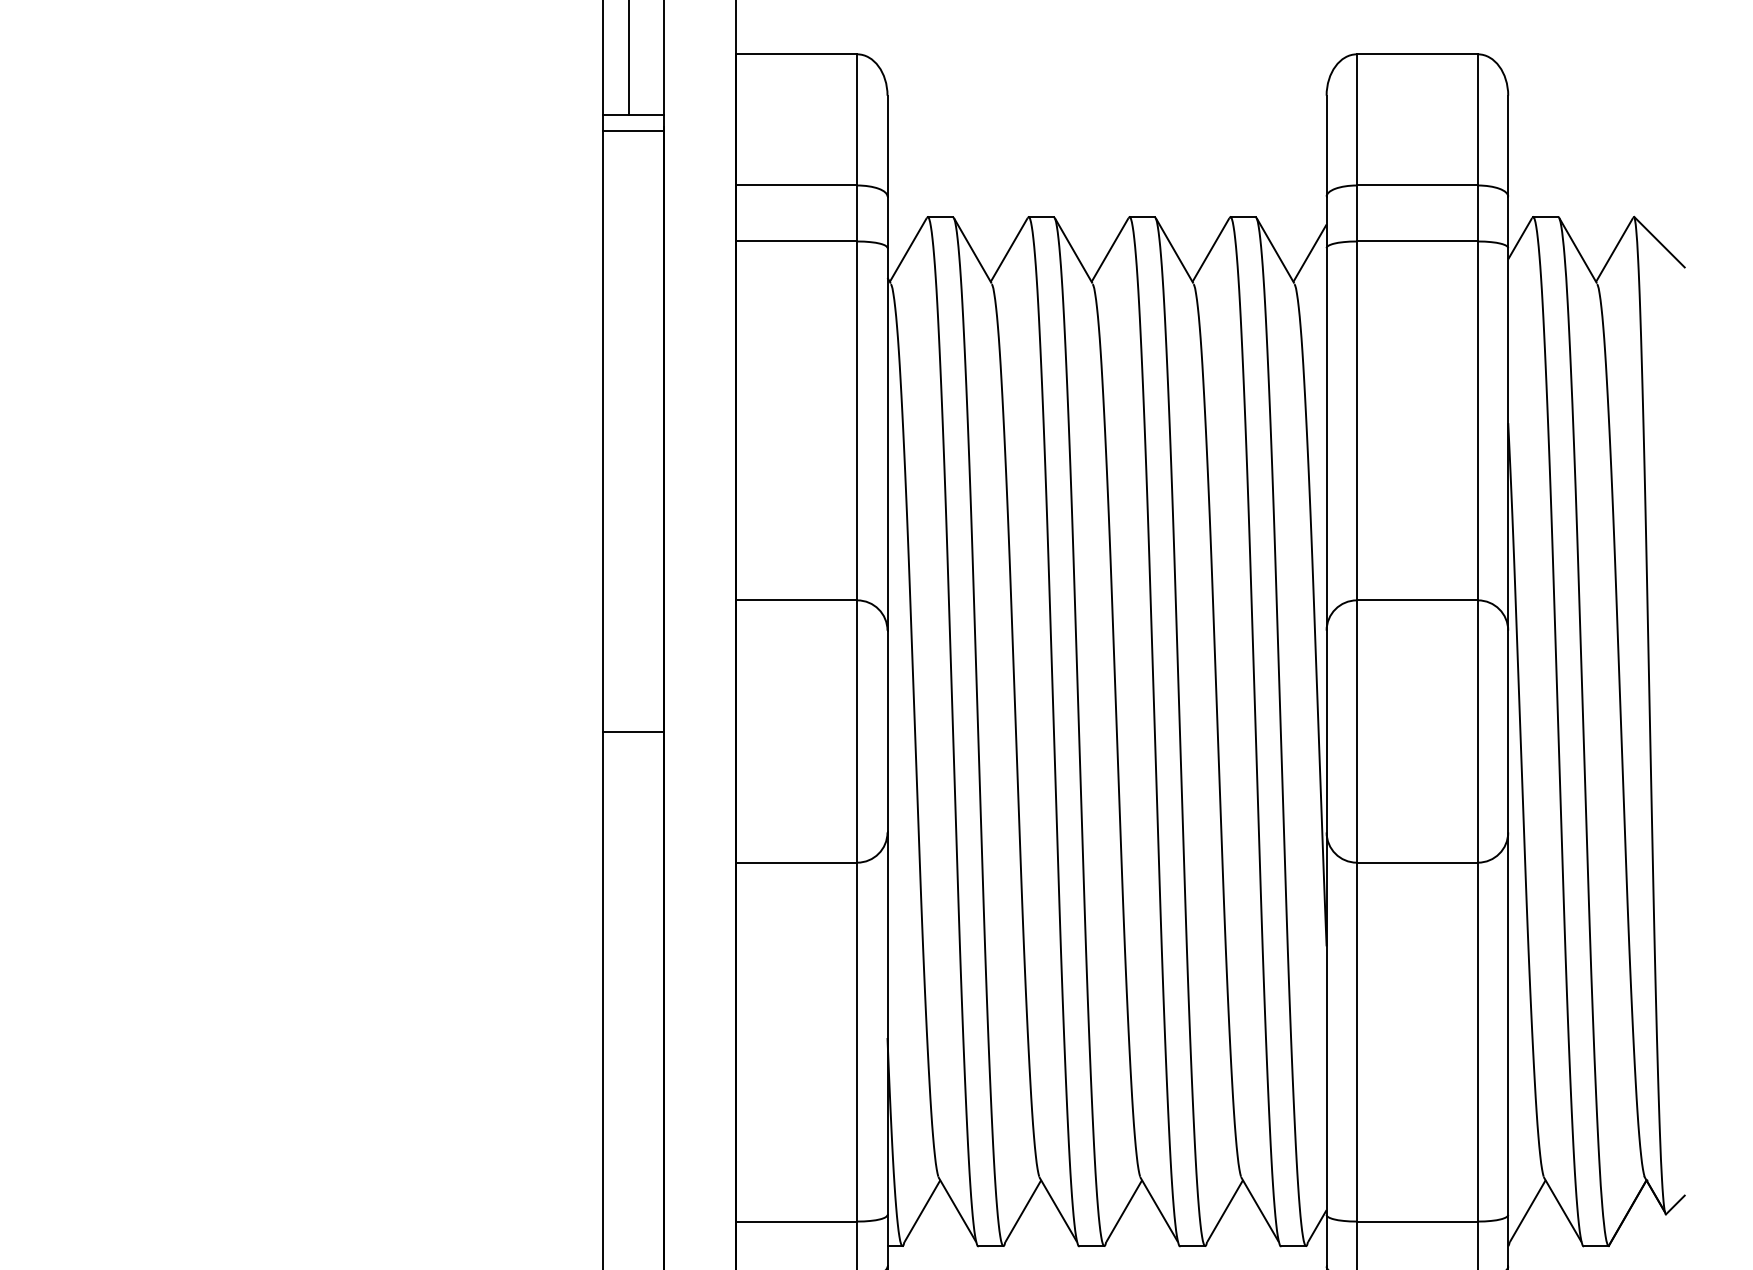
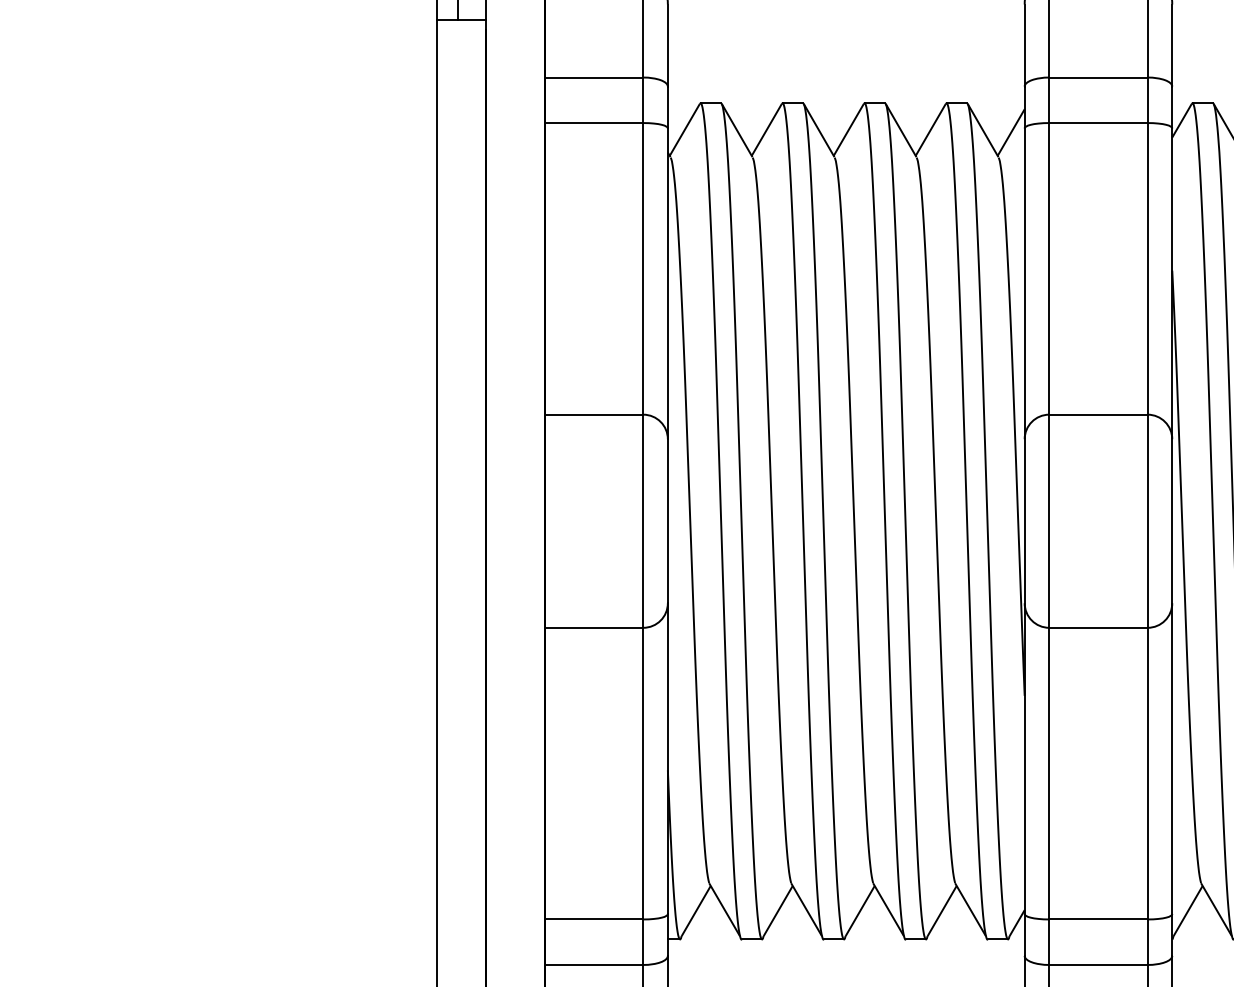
line: (633, 131) -> (461, 33), removed
line: (633, 731) -> (461, 521), removed

